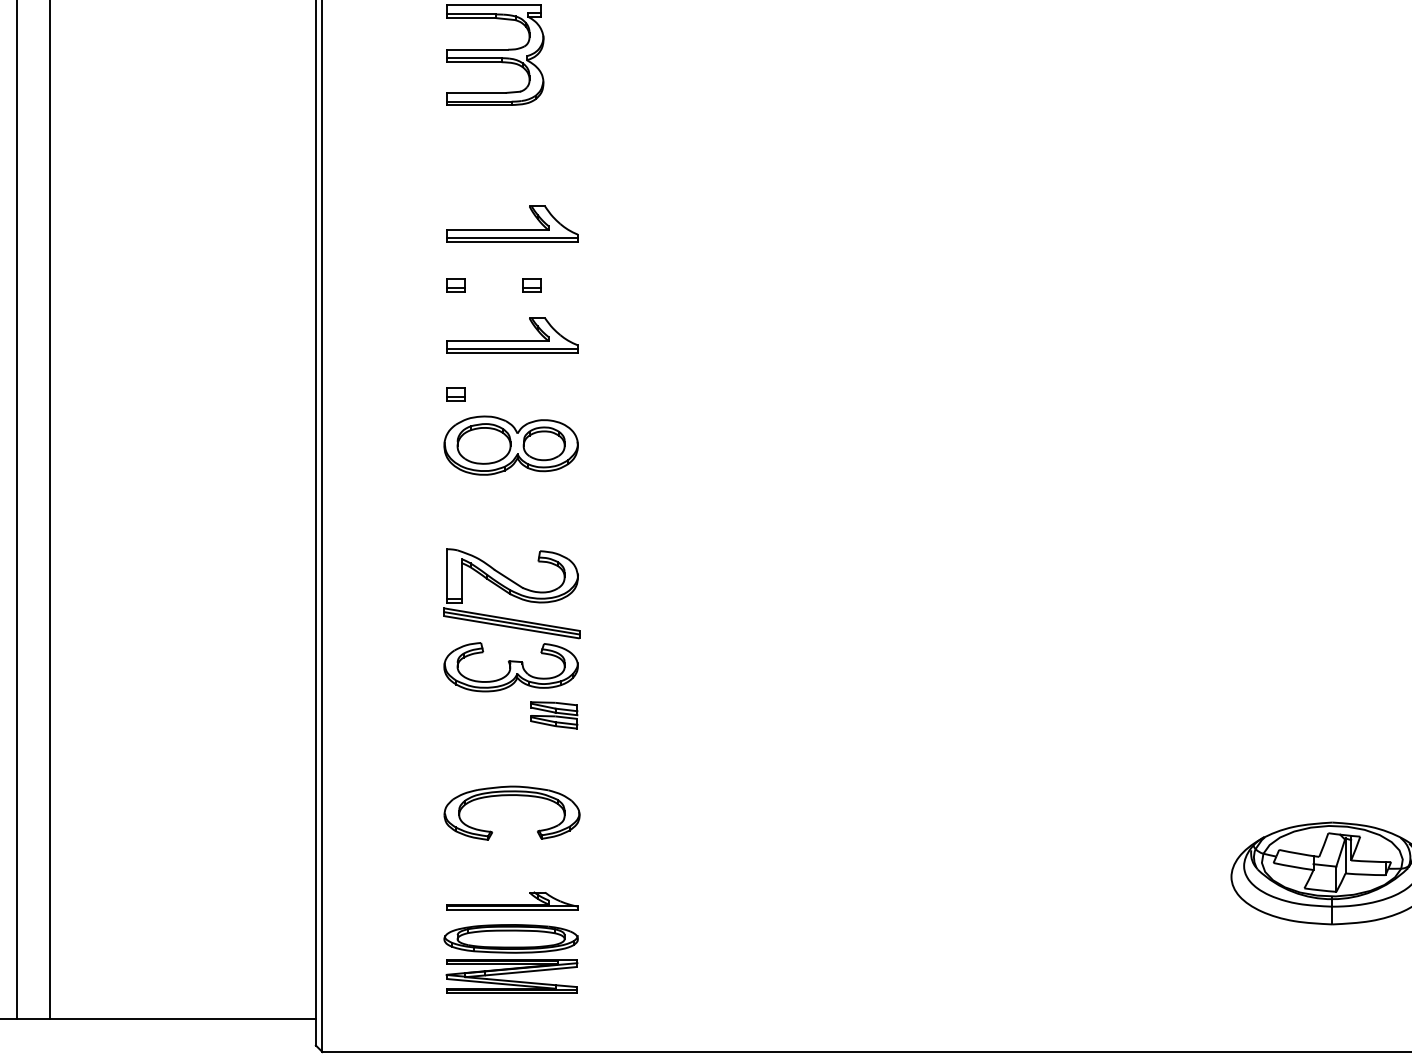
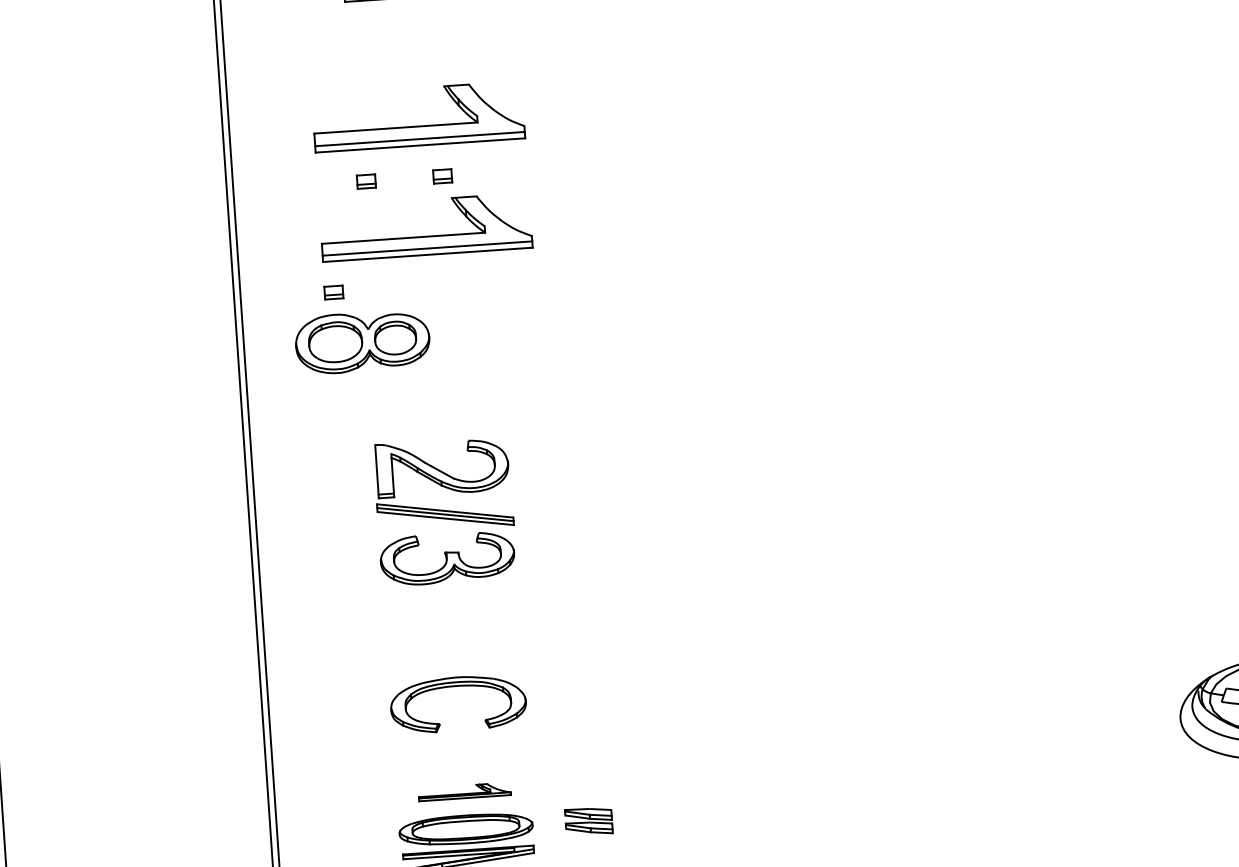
part: (512, 223) -> (418, 115), size x1.6
part: (512, 335) -> (426, 227), size x1.6
part: (455, 394) -> (333, 292), moved
part: (510, 445) -> (362, 342), moved
part: (554, 715) -> (589, 821), moved
part: (512, 900) -> (464, 791), size x0.7

